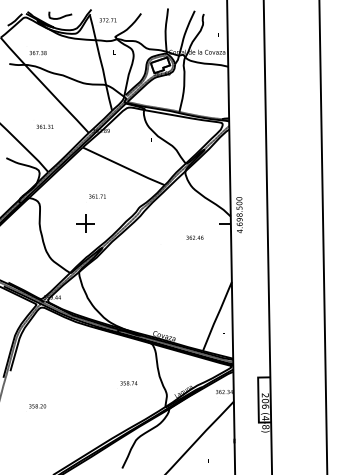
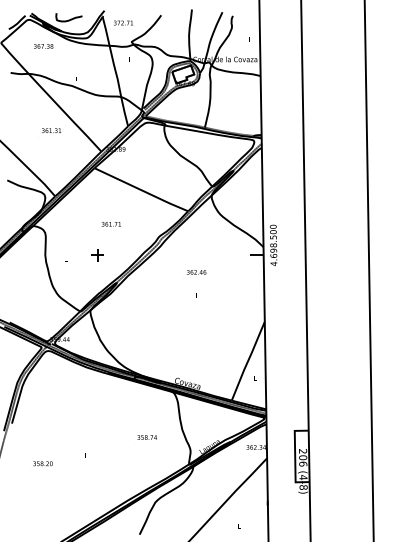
text: (38, 53) -> (43, 46), moved
text: (45, 126) -> (51, 130), moved
part: (85, 223) -> (97, 255), size x0.62
text: (194, 237) -> (196, 272), moved

